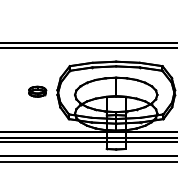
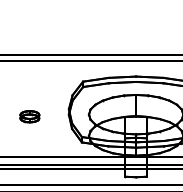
part: (37, 91) -> (29, 116), moved

